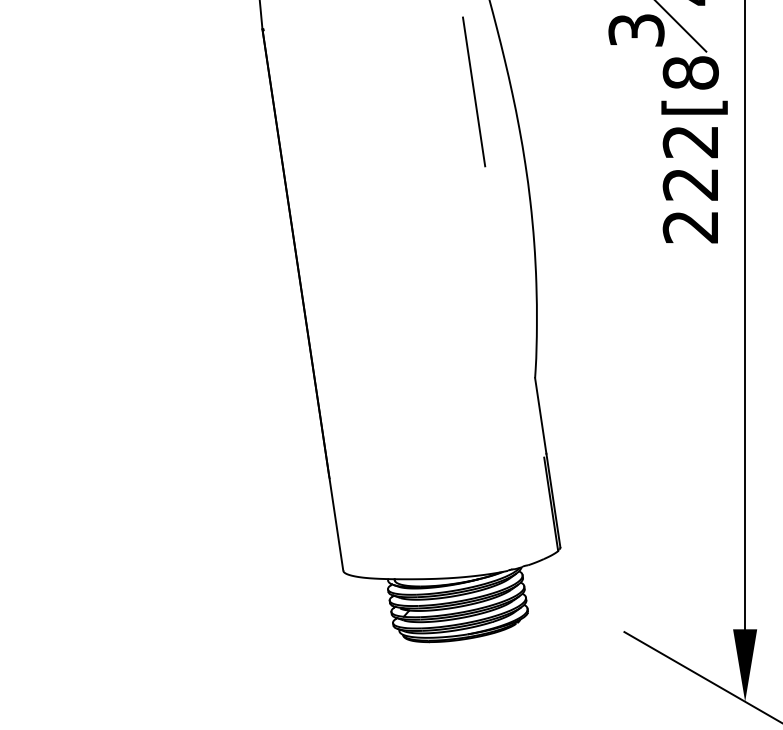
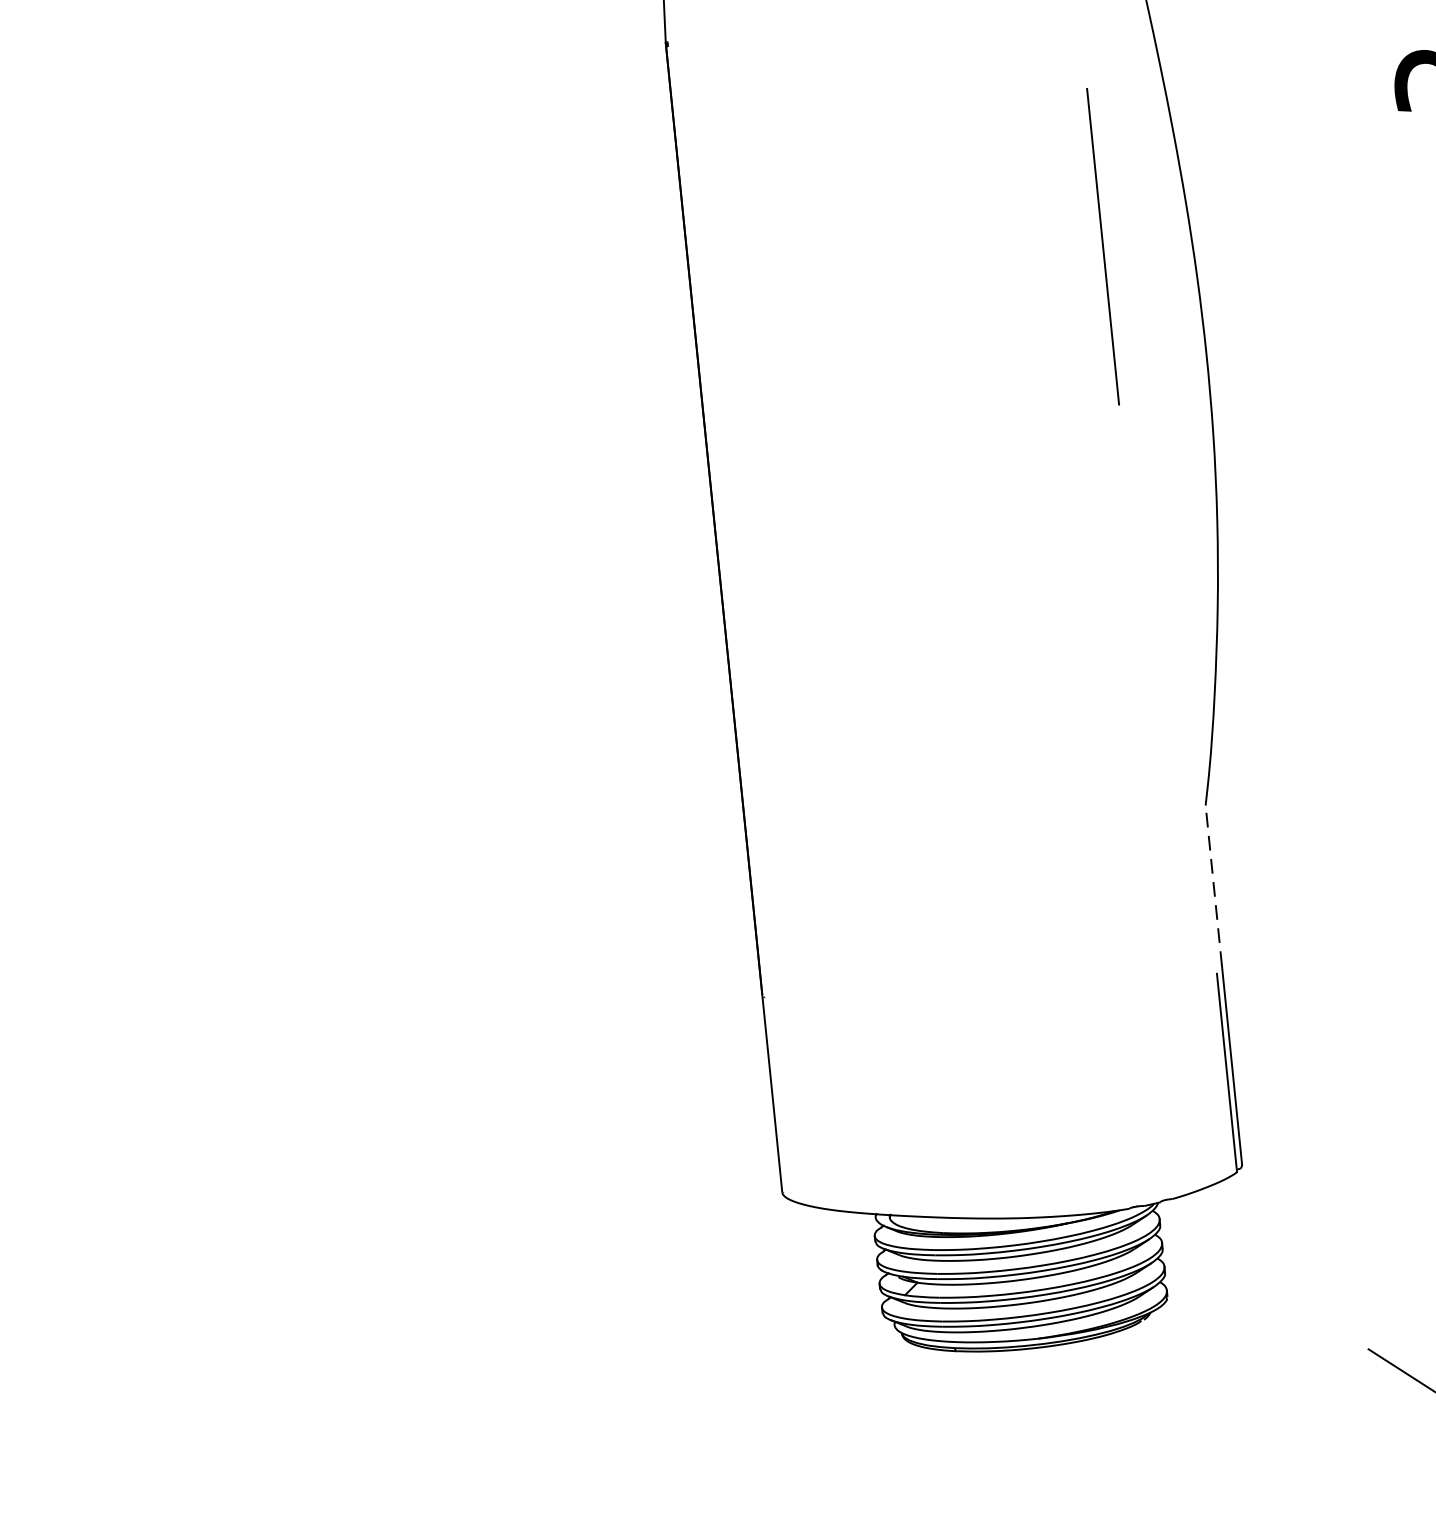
line: (474, 91) -> (1104, 245), moved
line: (540, 415) -> (1213, 884), solid -> dashed

